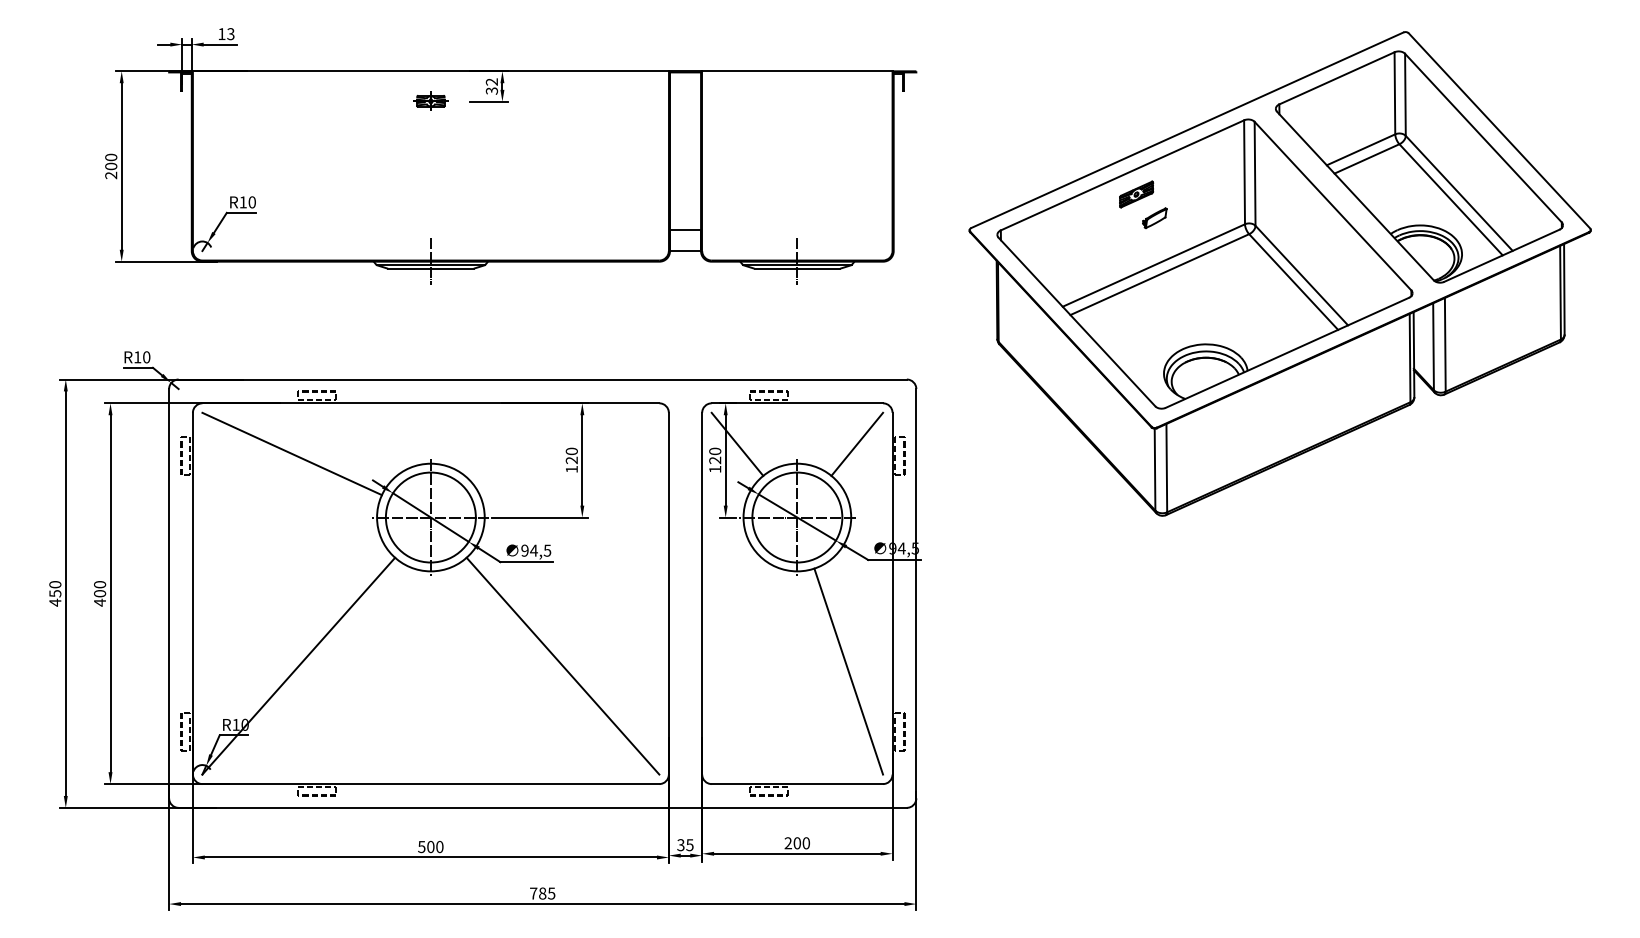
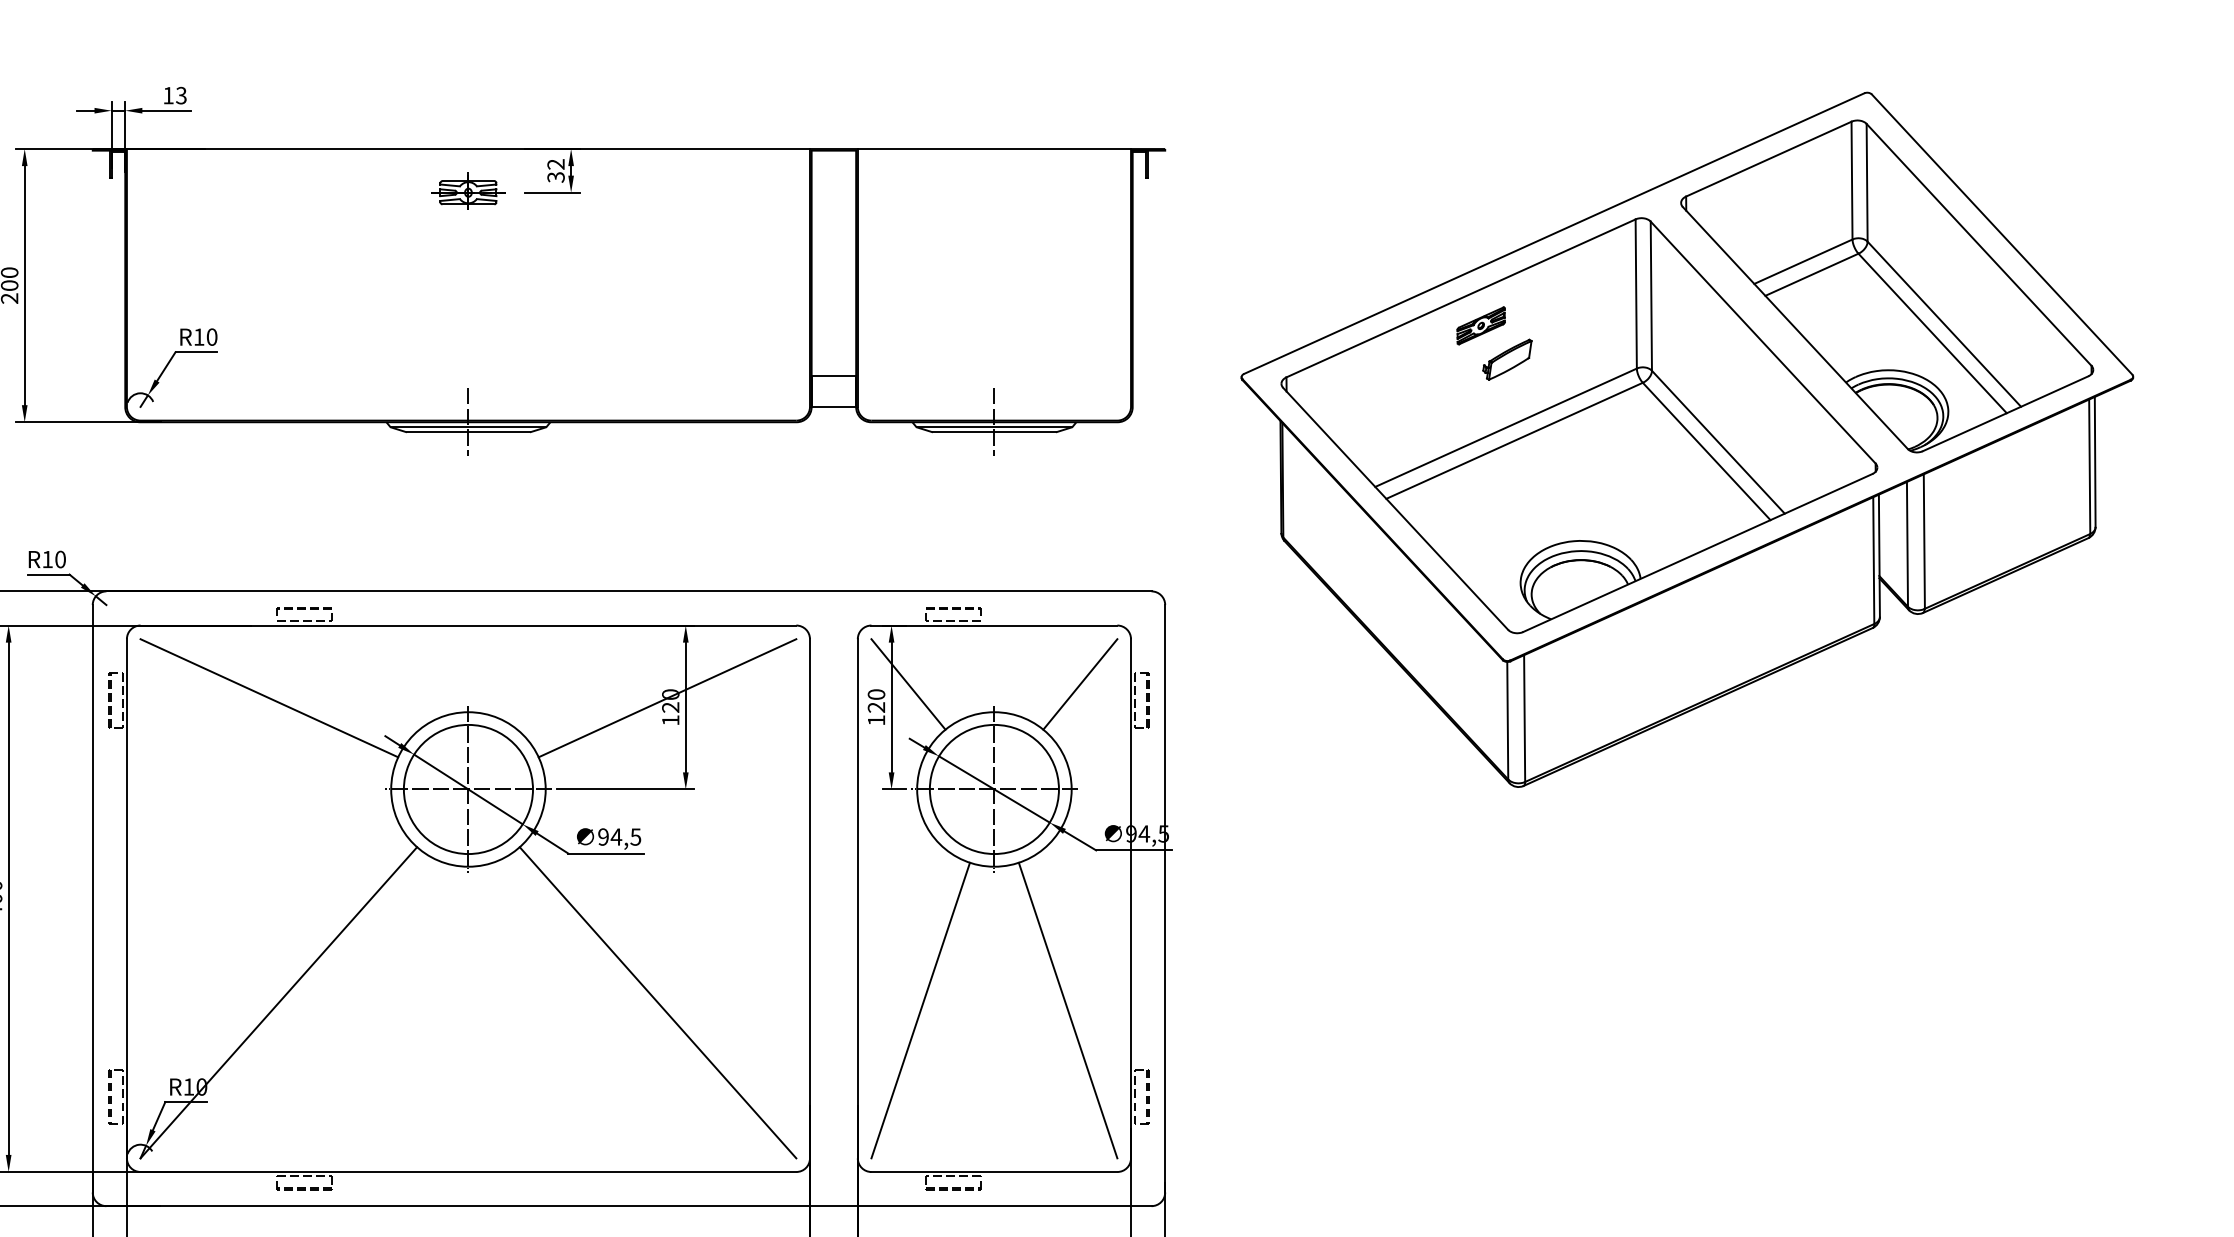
part: (430, 100) -> (467, 190), size x1.43
part: (1154, 218) -> (1506, 360), size x1.43
line: (569, 453) -> (667, 697), added
line: (745, 671) -> (919, 1010), added

